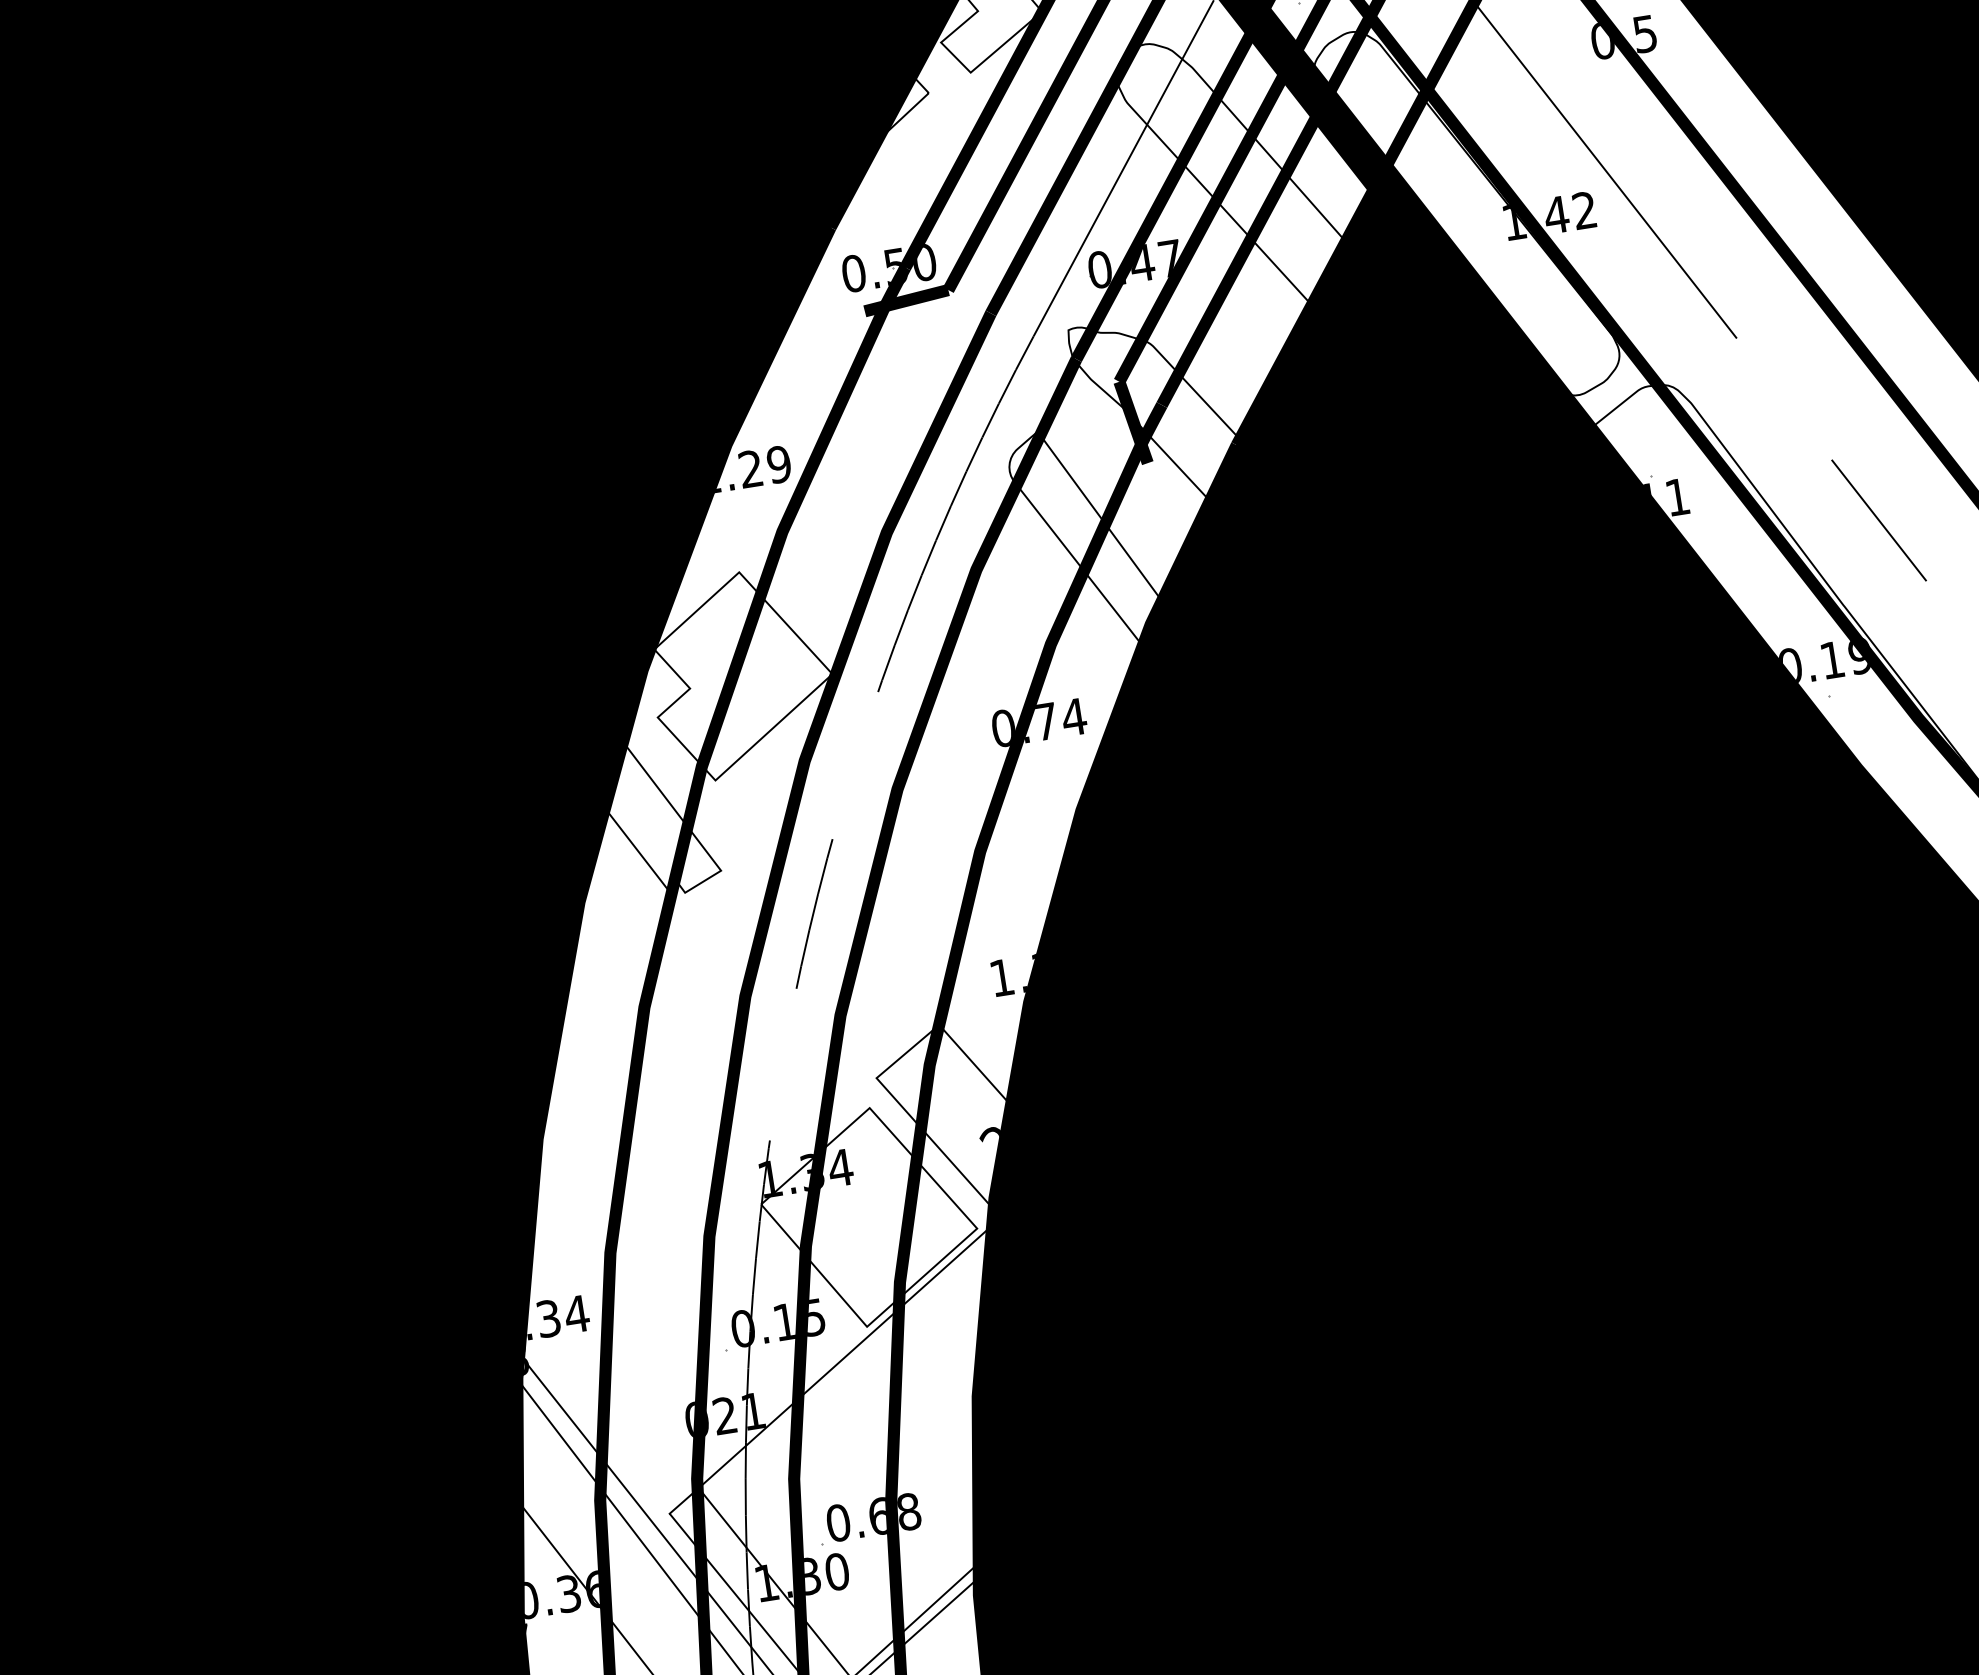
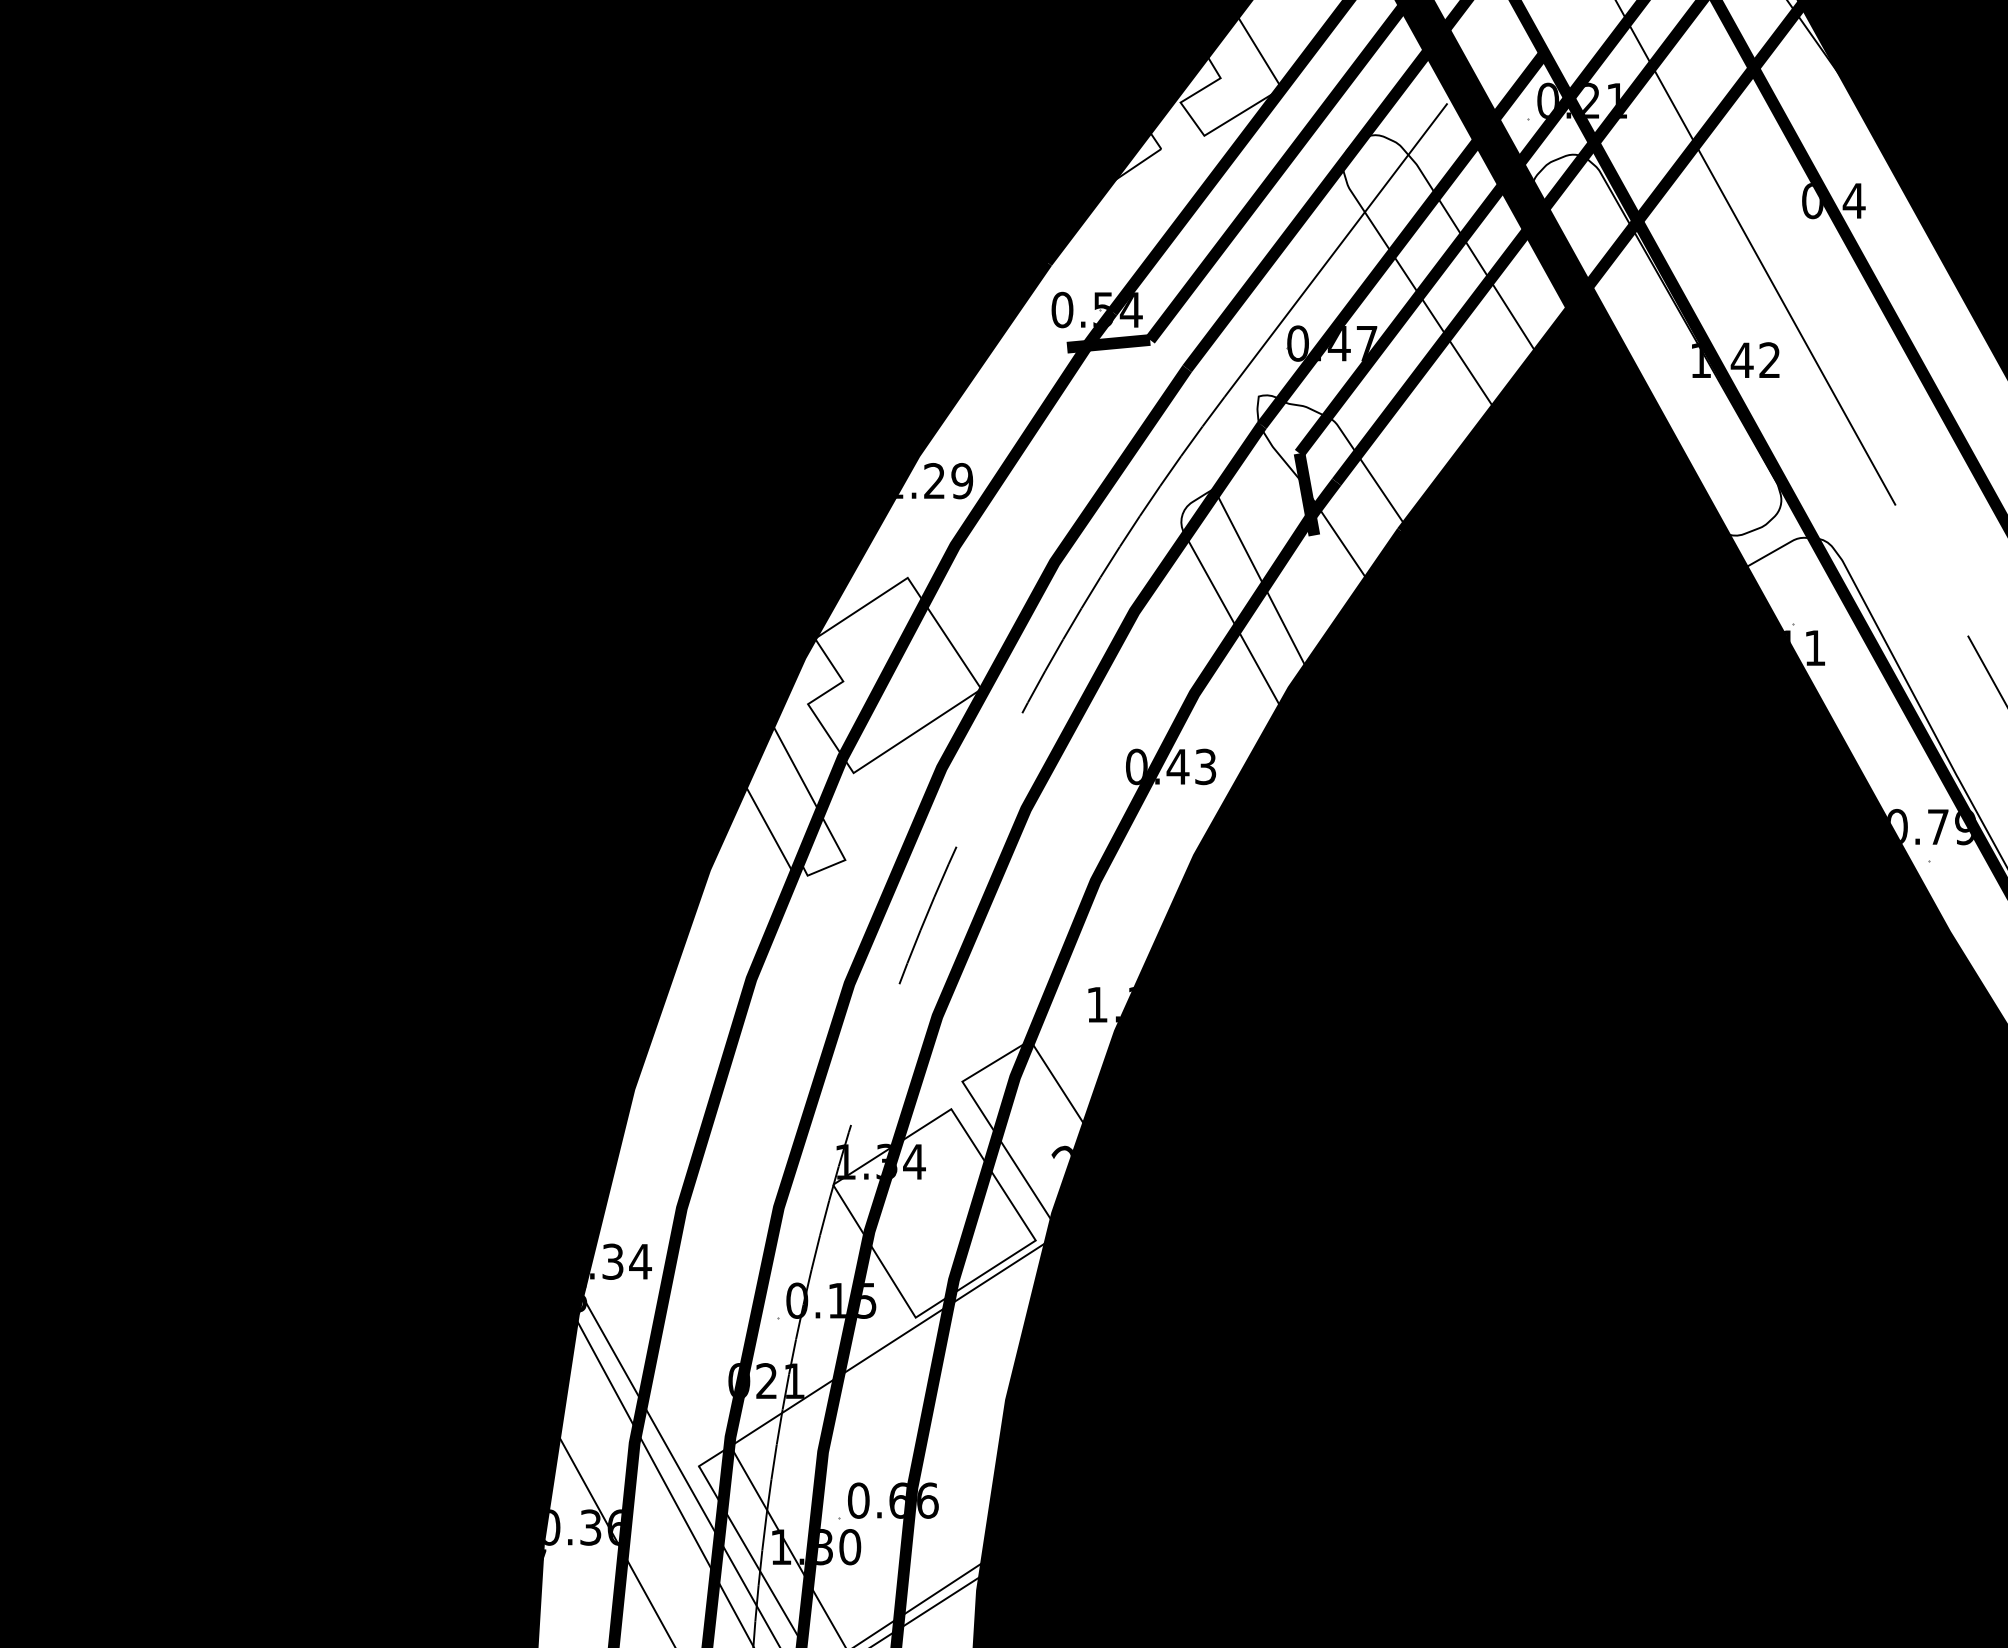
text: (1644, 34) -> (1853, 201), 0.5 -> 0.4
text: (923, 263) -> (1130, 310), 0.50 -> 0.54
text: (1832, 659) -> (1938, 826), 0.19 -> 0.79
text: (1059, 719) -> (1191, 766), 0.74 -> 0.43
text: (908, 1511) -> (927, 1500), 0.68 -> 0.66

